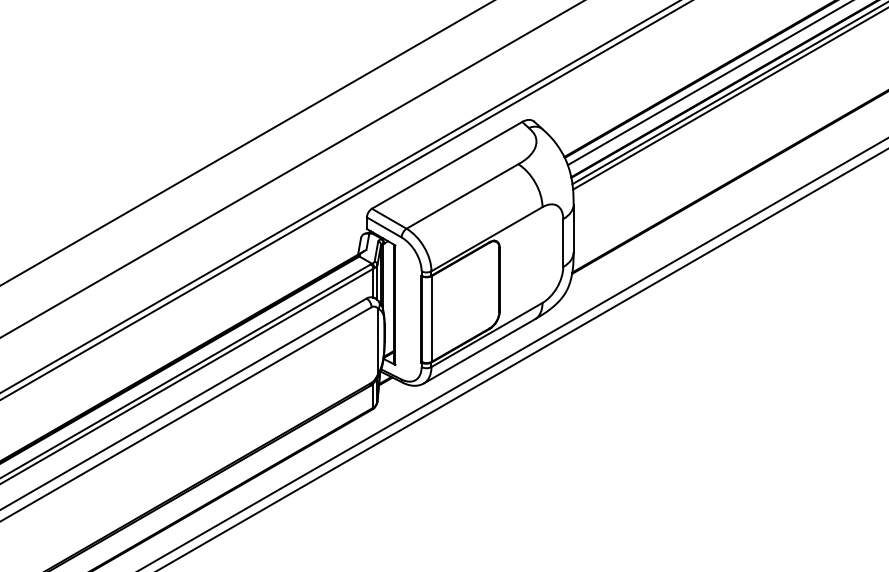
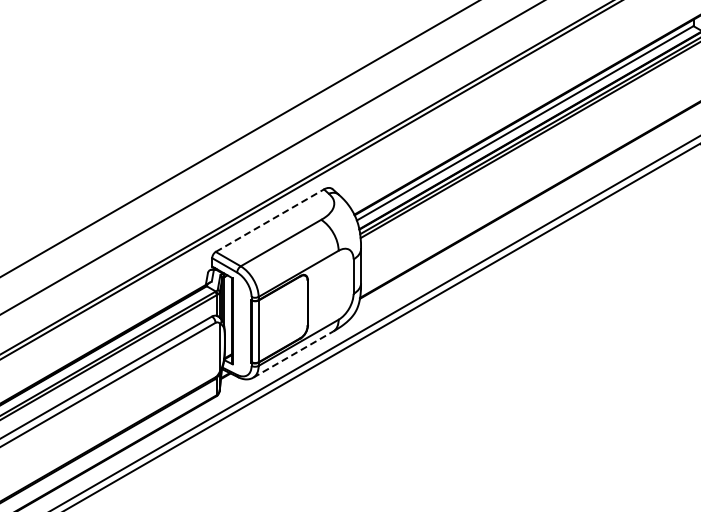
line: (447, 165) -> (270, 220), solid -> dashed
line: (479, 351) -> (293, 354), solid -> dashed

